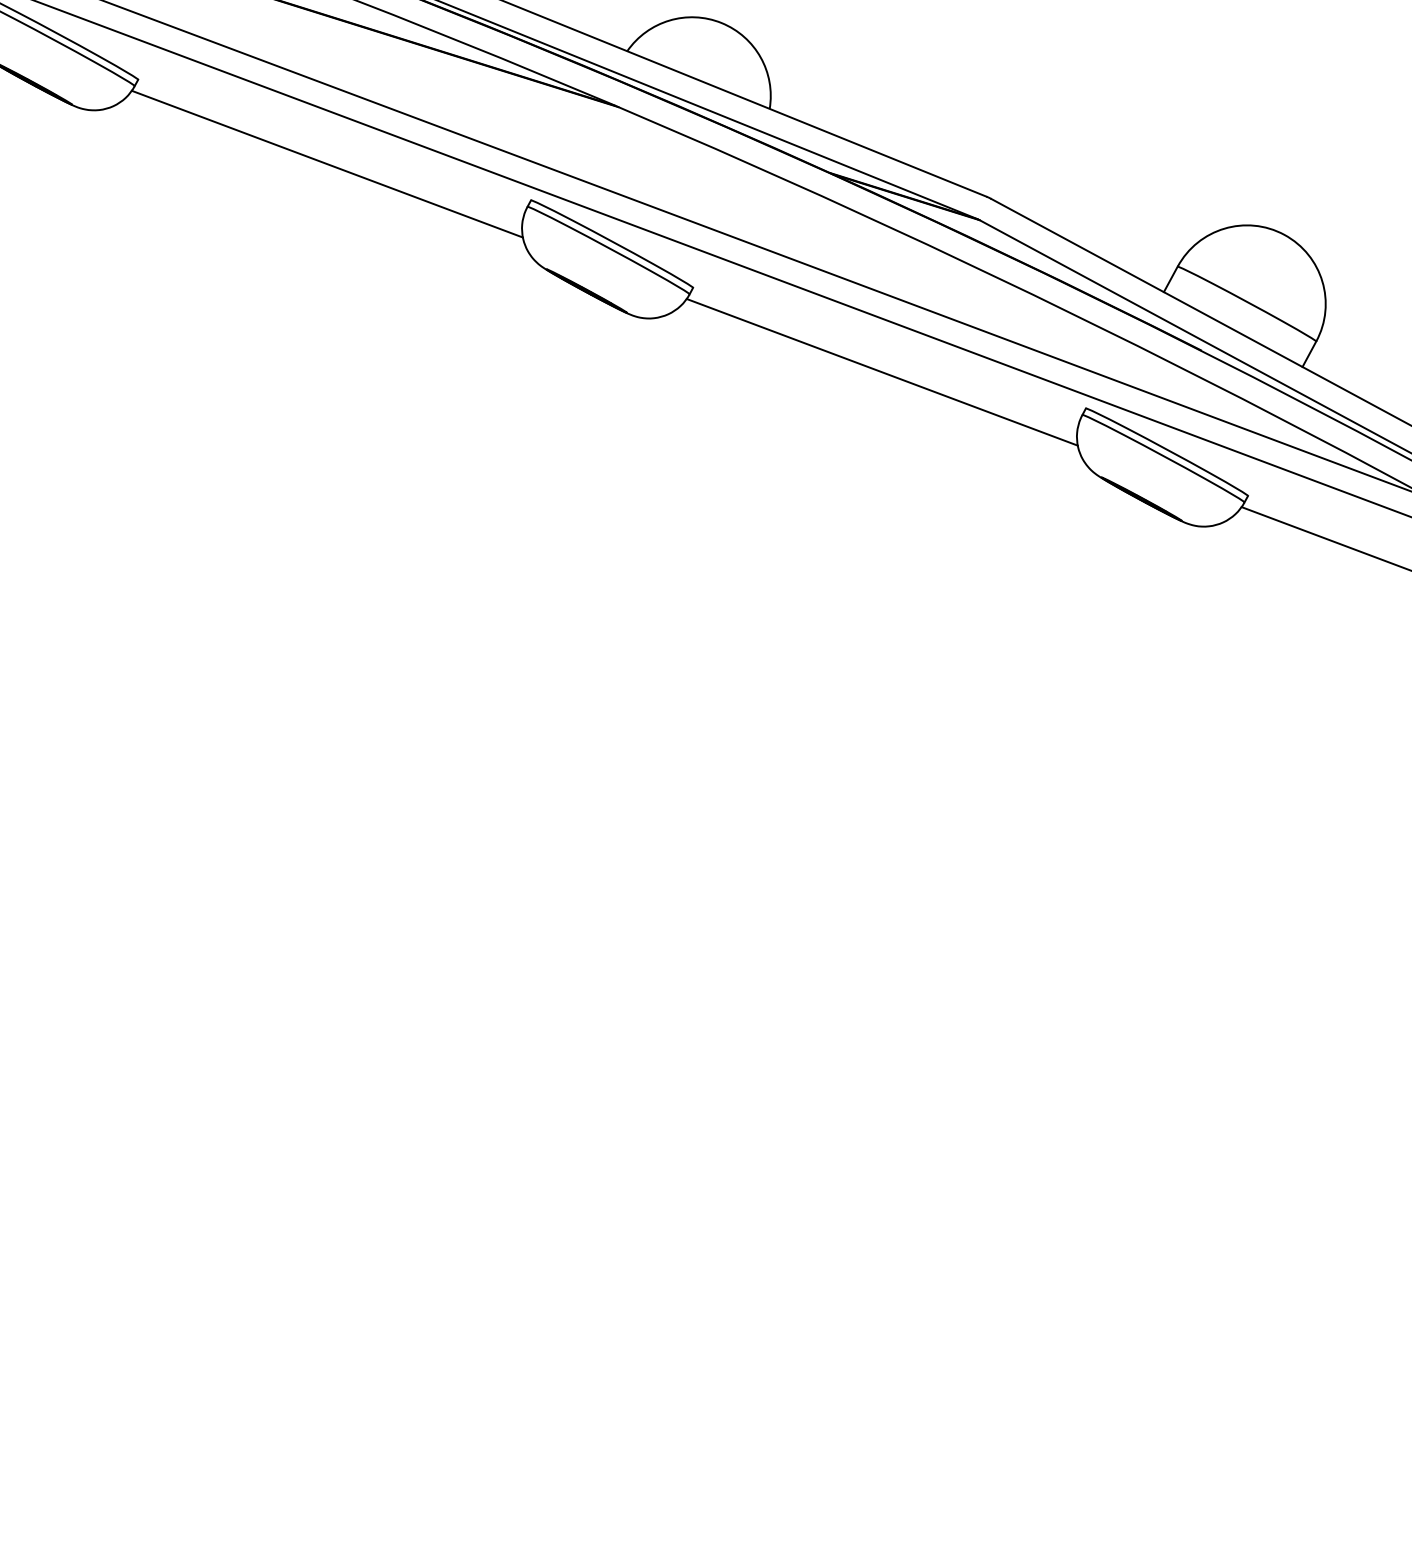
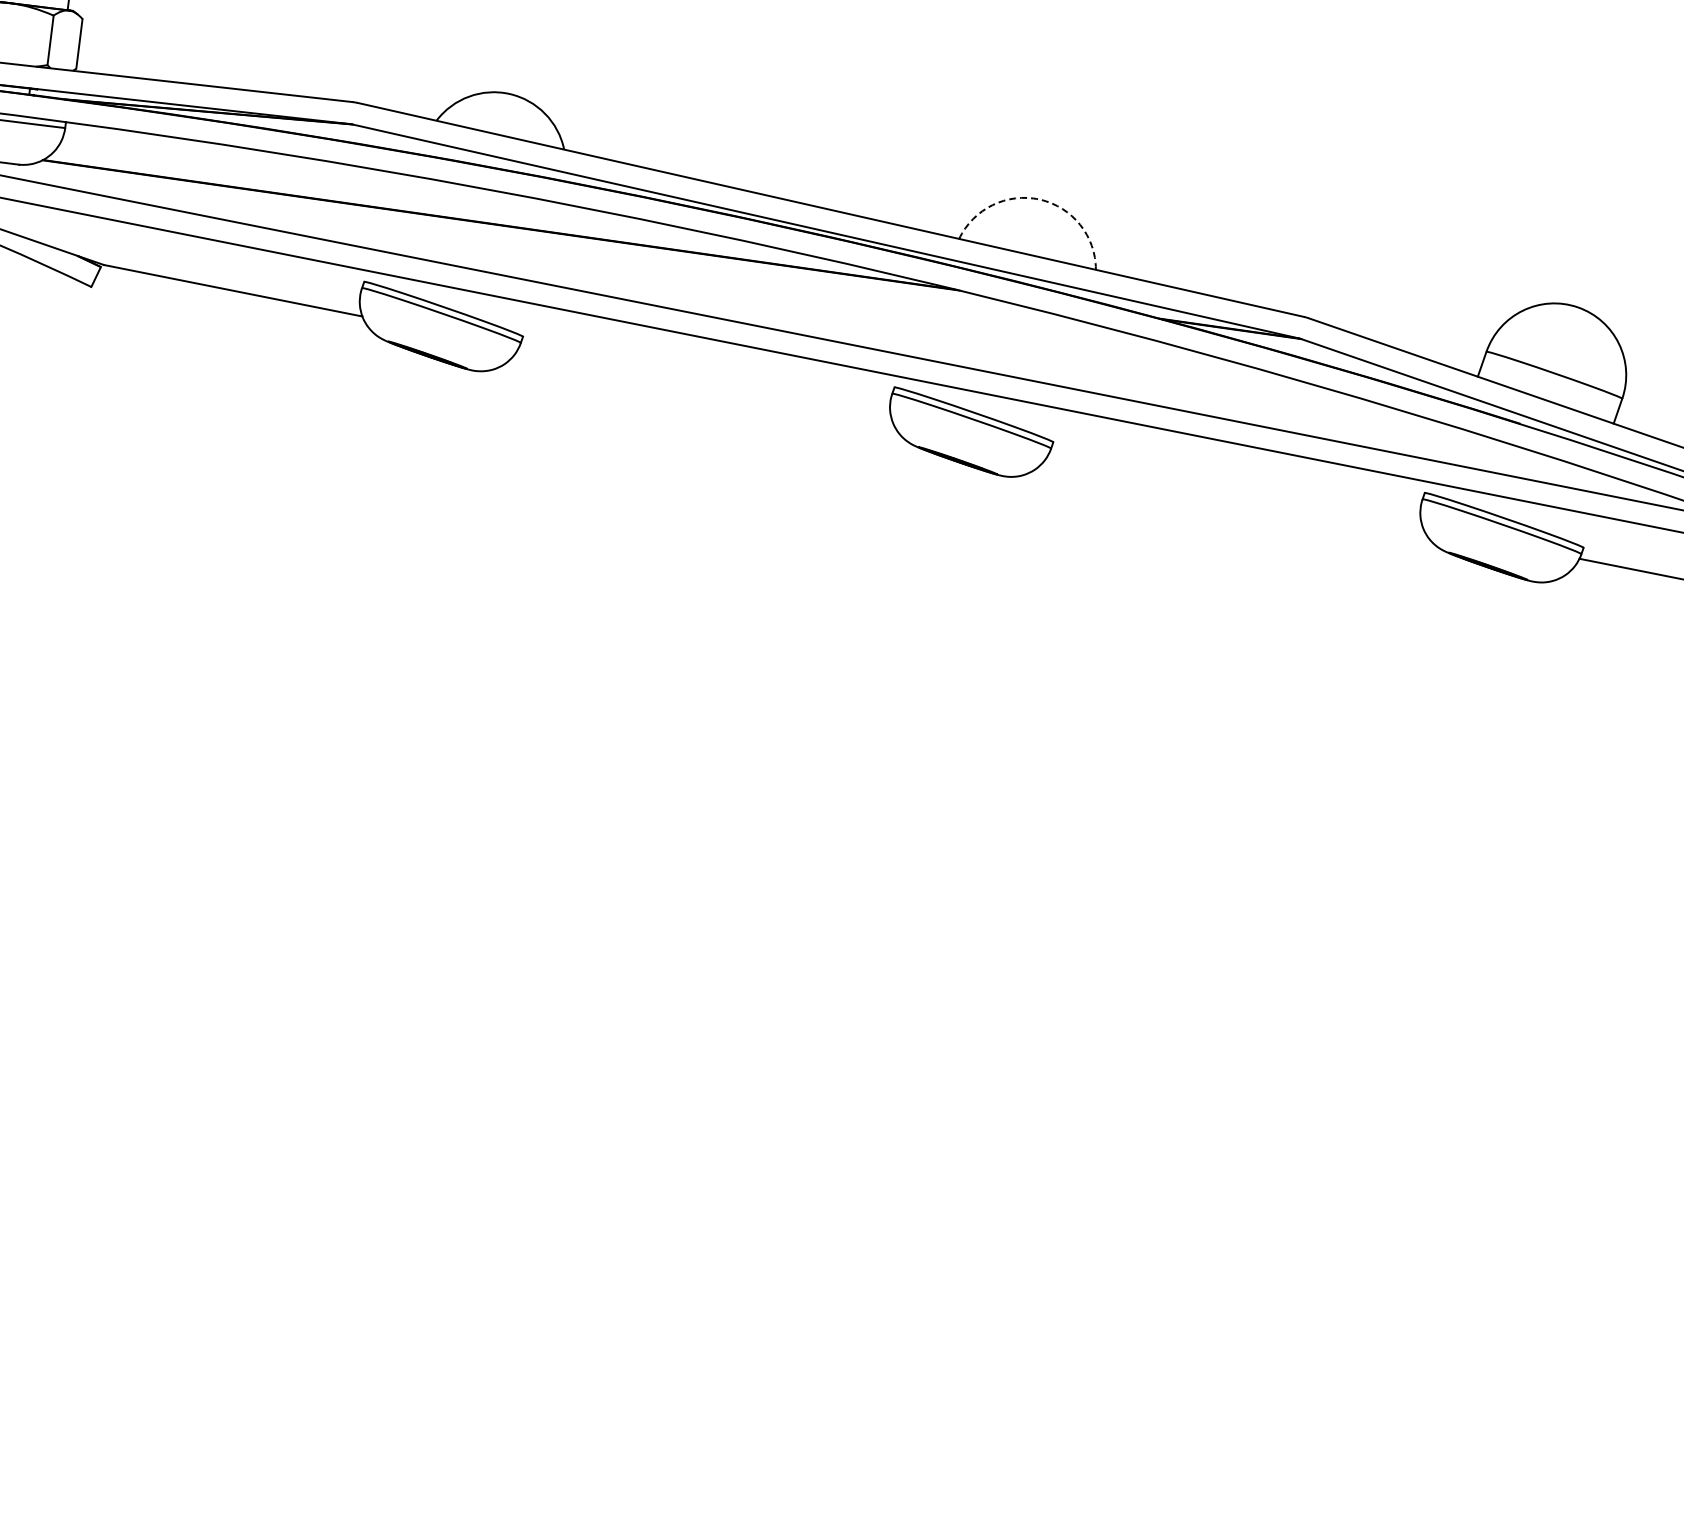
arc: (721, 22) -> (1039, 199), solid -> dashed
line: (327, 163) -> (705, 384), removed
line: (881, 372) -> (1235, 490), removed

